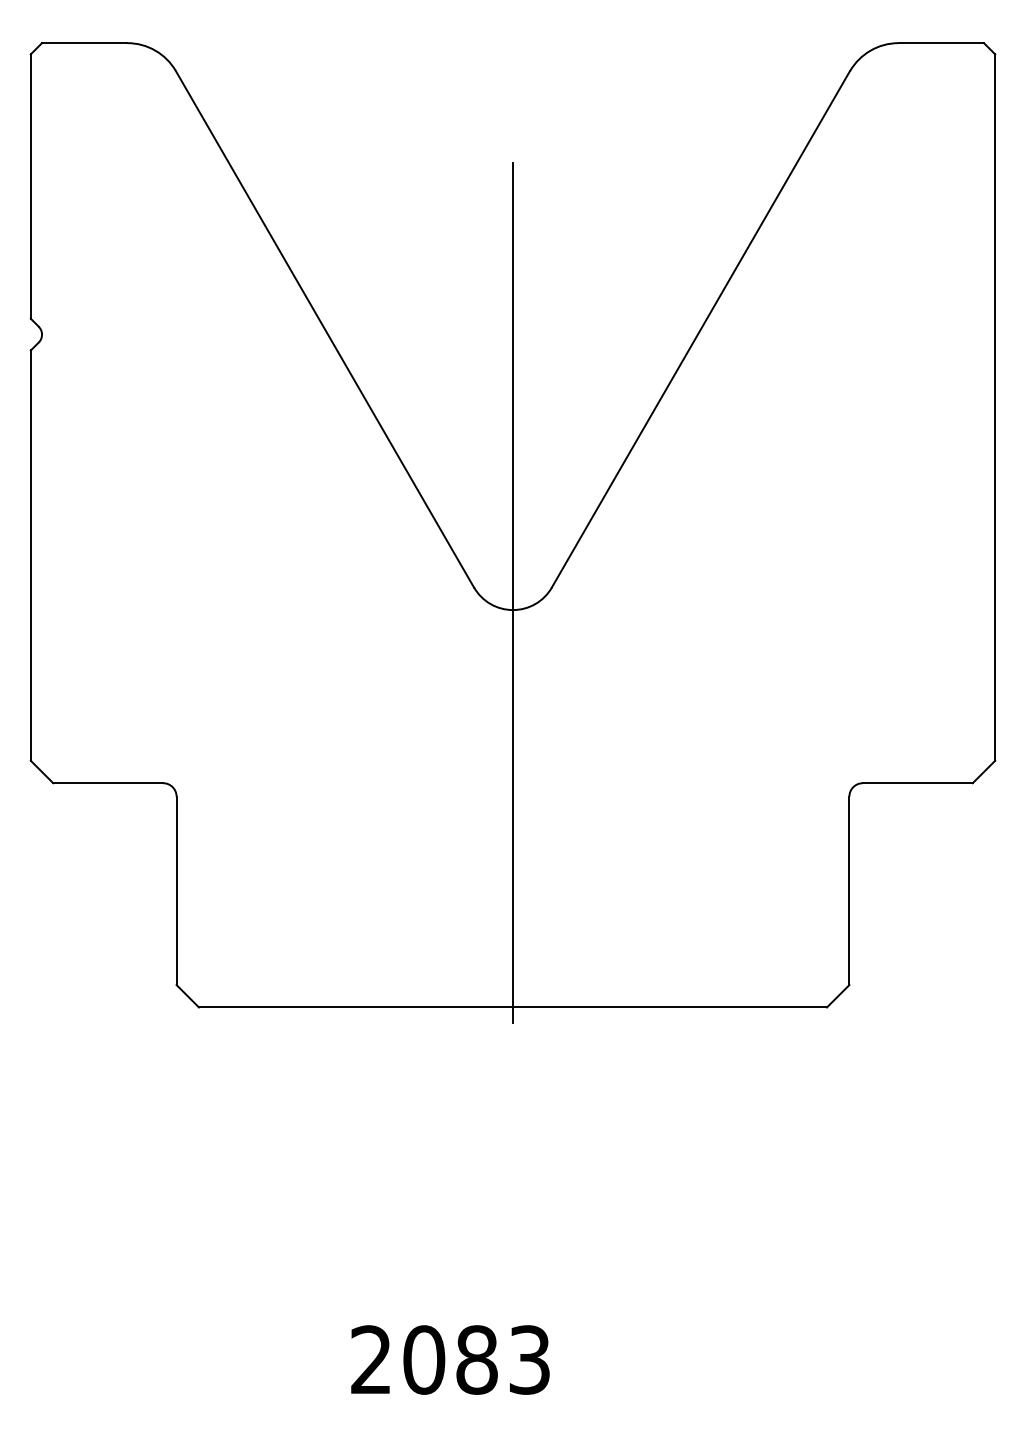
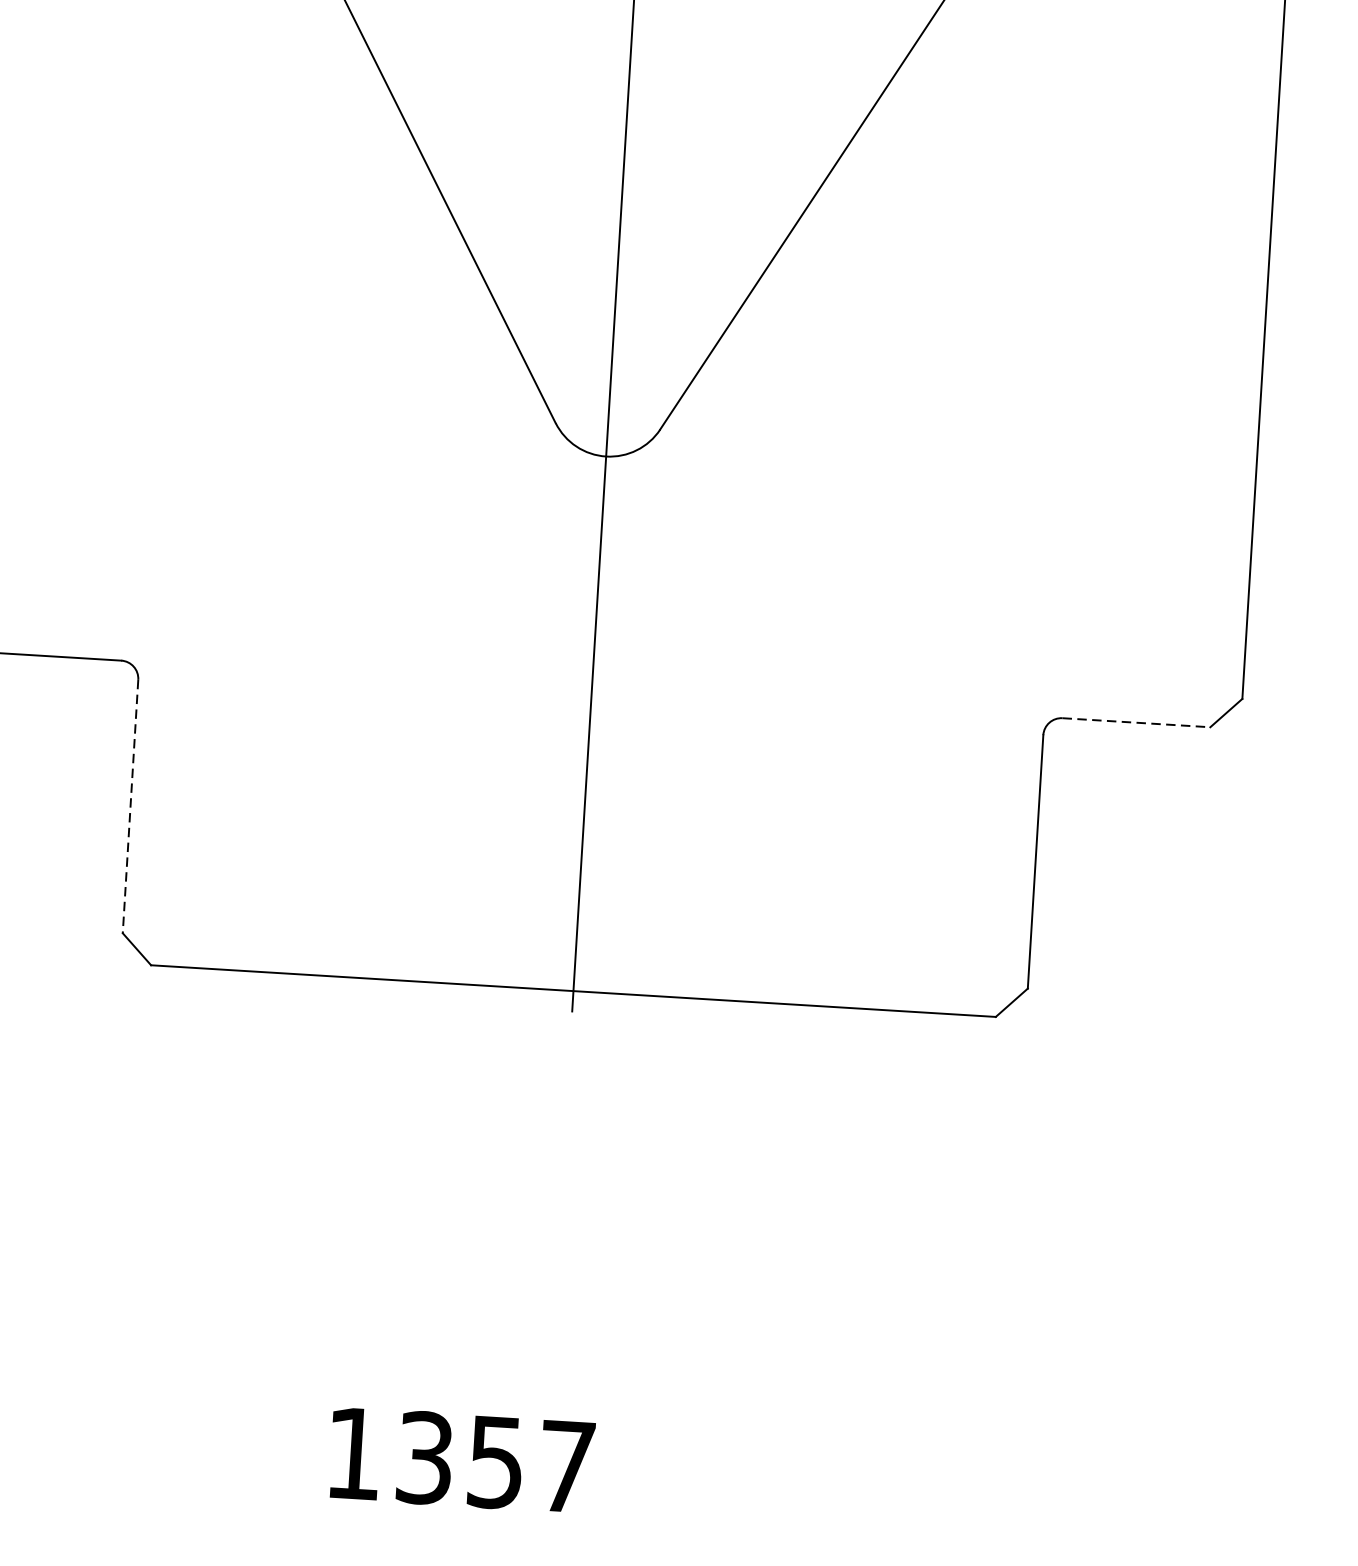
line: (917, 783) -> (1136, 723), solid -> dashed
line: (176, 891) -> (130, 807), solid -> dashed
text: (450, 1359) -> (460, 1459), 2083 -> 1357

